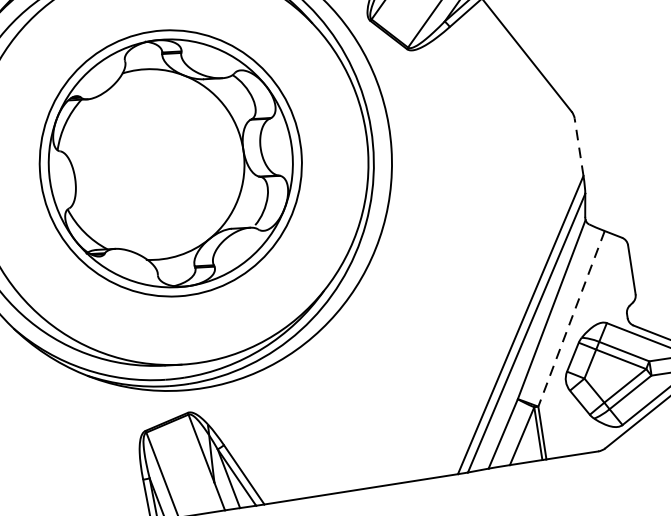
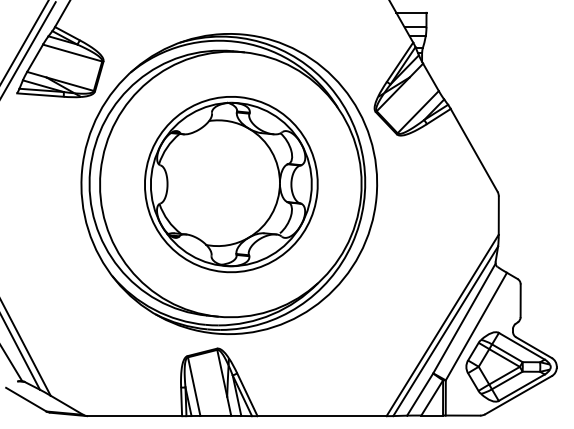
line: (578, 147) -> (498, 215), dashed -> solid
line: (571, 318) -> (476, 326), dashed -> solid

